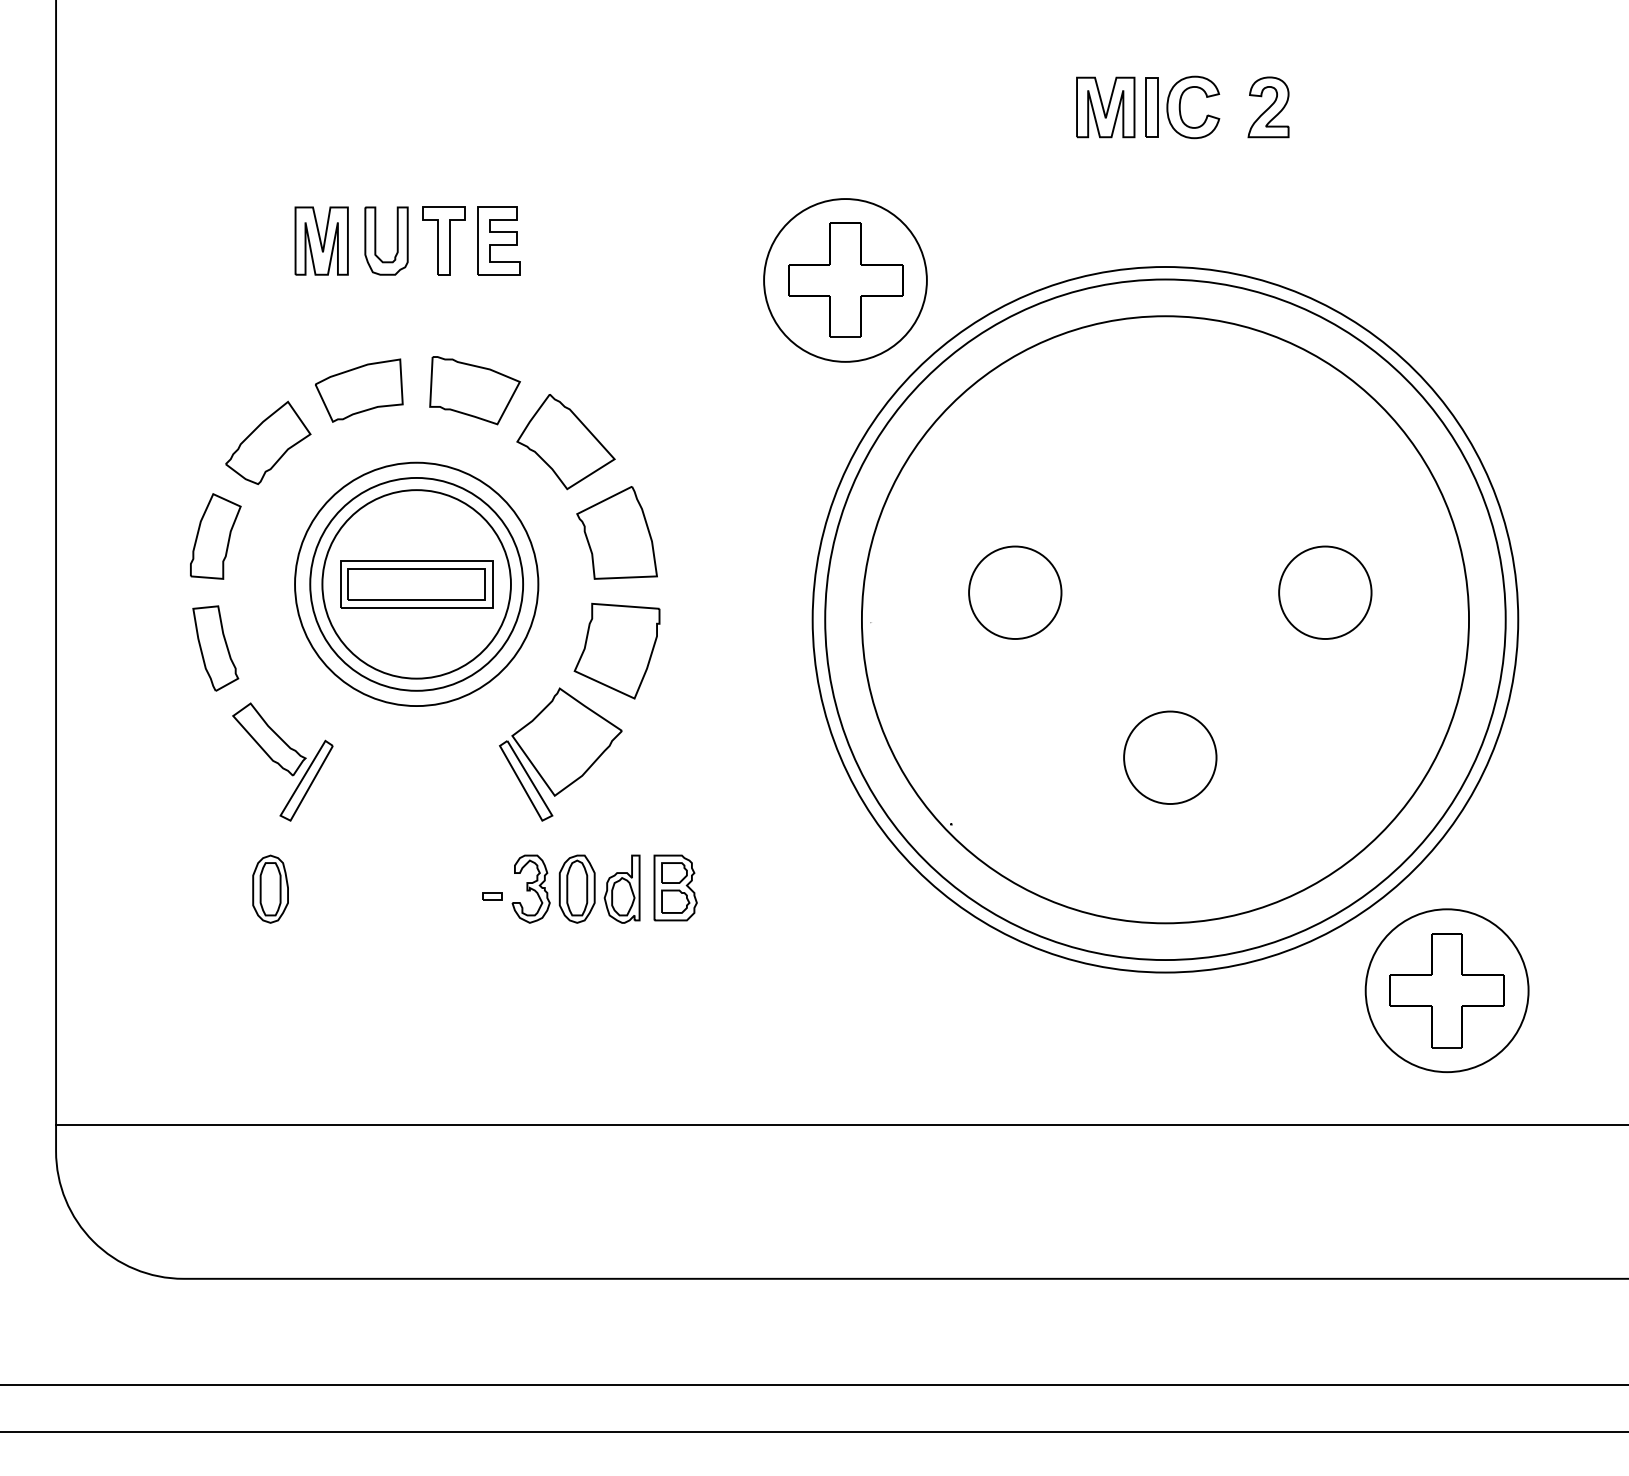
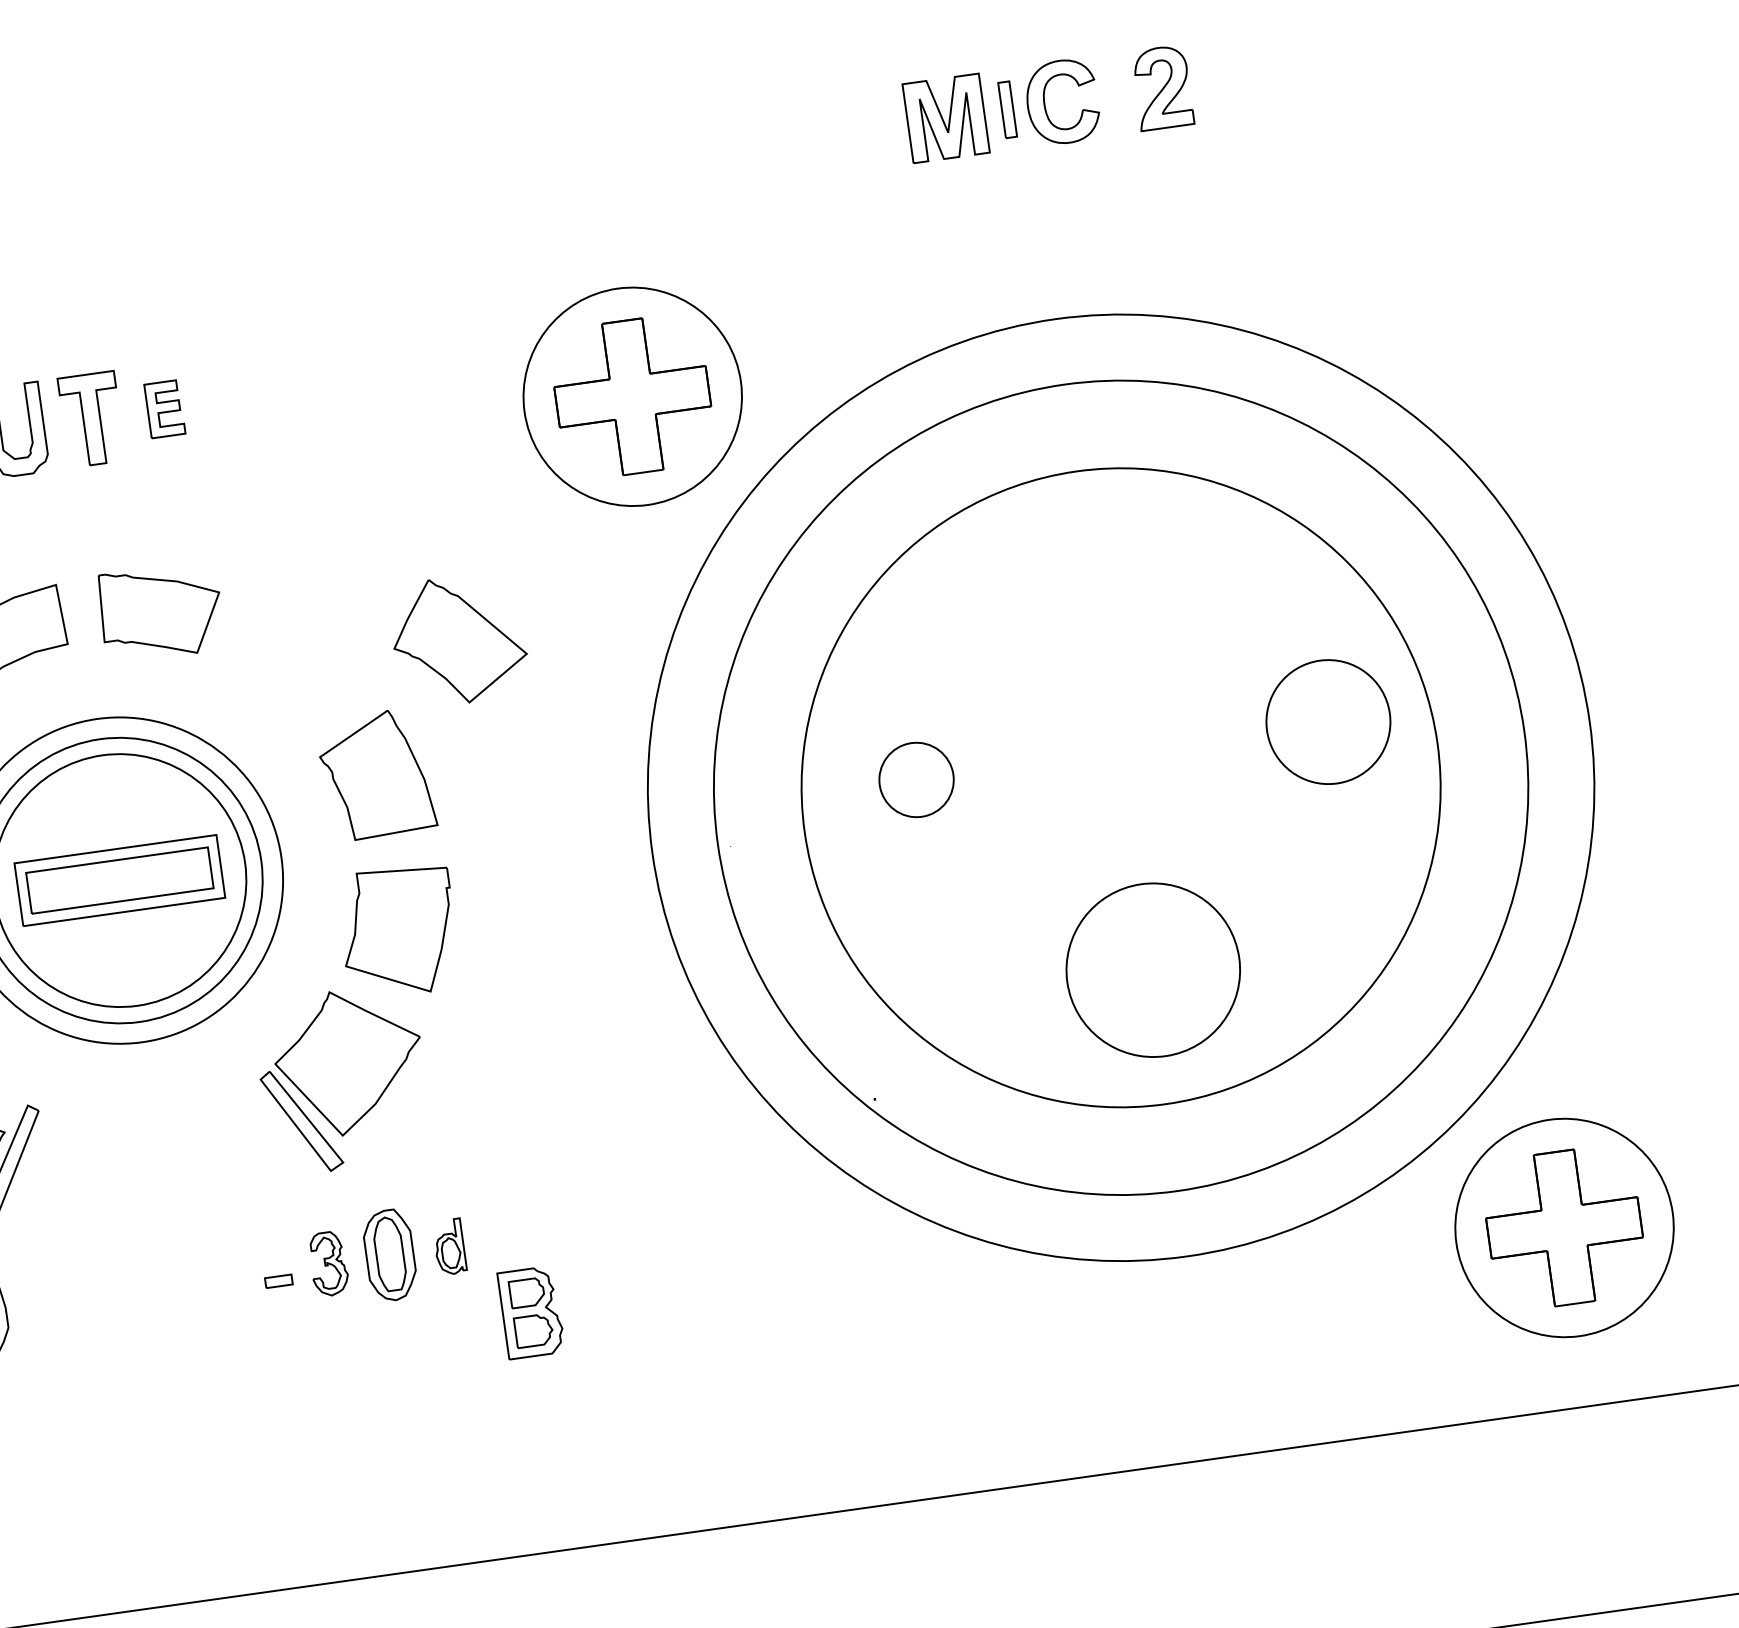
part: (1151, 107) -> (1006, 109), size x0.7
part: (498, 240) -> (164, 408), size x0.6
part: (565, 442) -> (458, 640), moved
circle: (1015, 592) -> (916, 779), size x0.6
circle: (1165, 619) -> (1121, 787), size x0.7
circle: (1170, 757) -> (1153, 969), size x1.4
part: (675, 887) -> (531, 1311), moved
part: (530, 888) -> (327, 1263), size x0.7
part: (621, 888) -> (448, 1246), size x0.6

